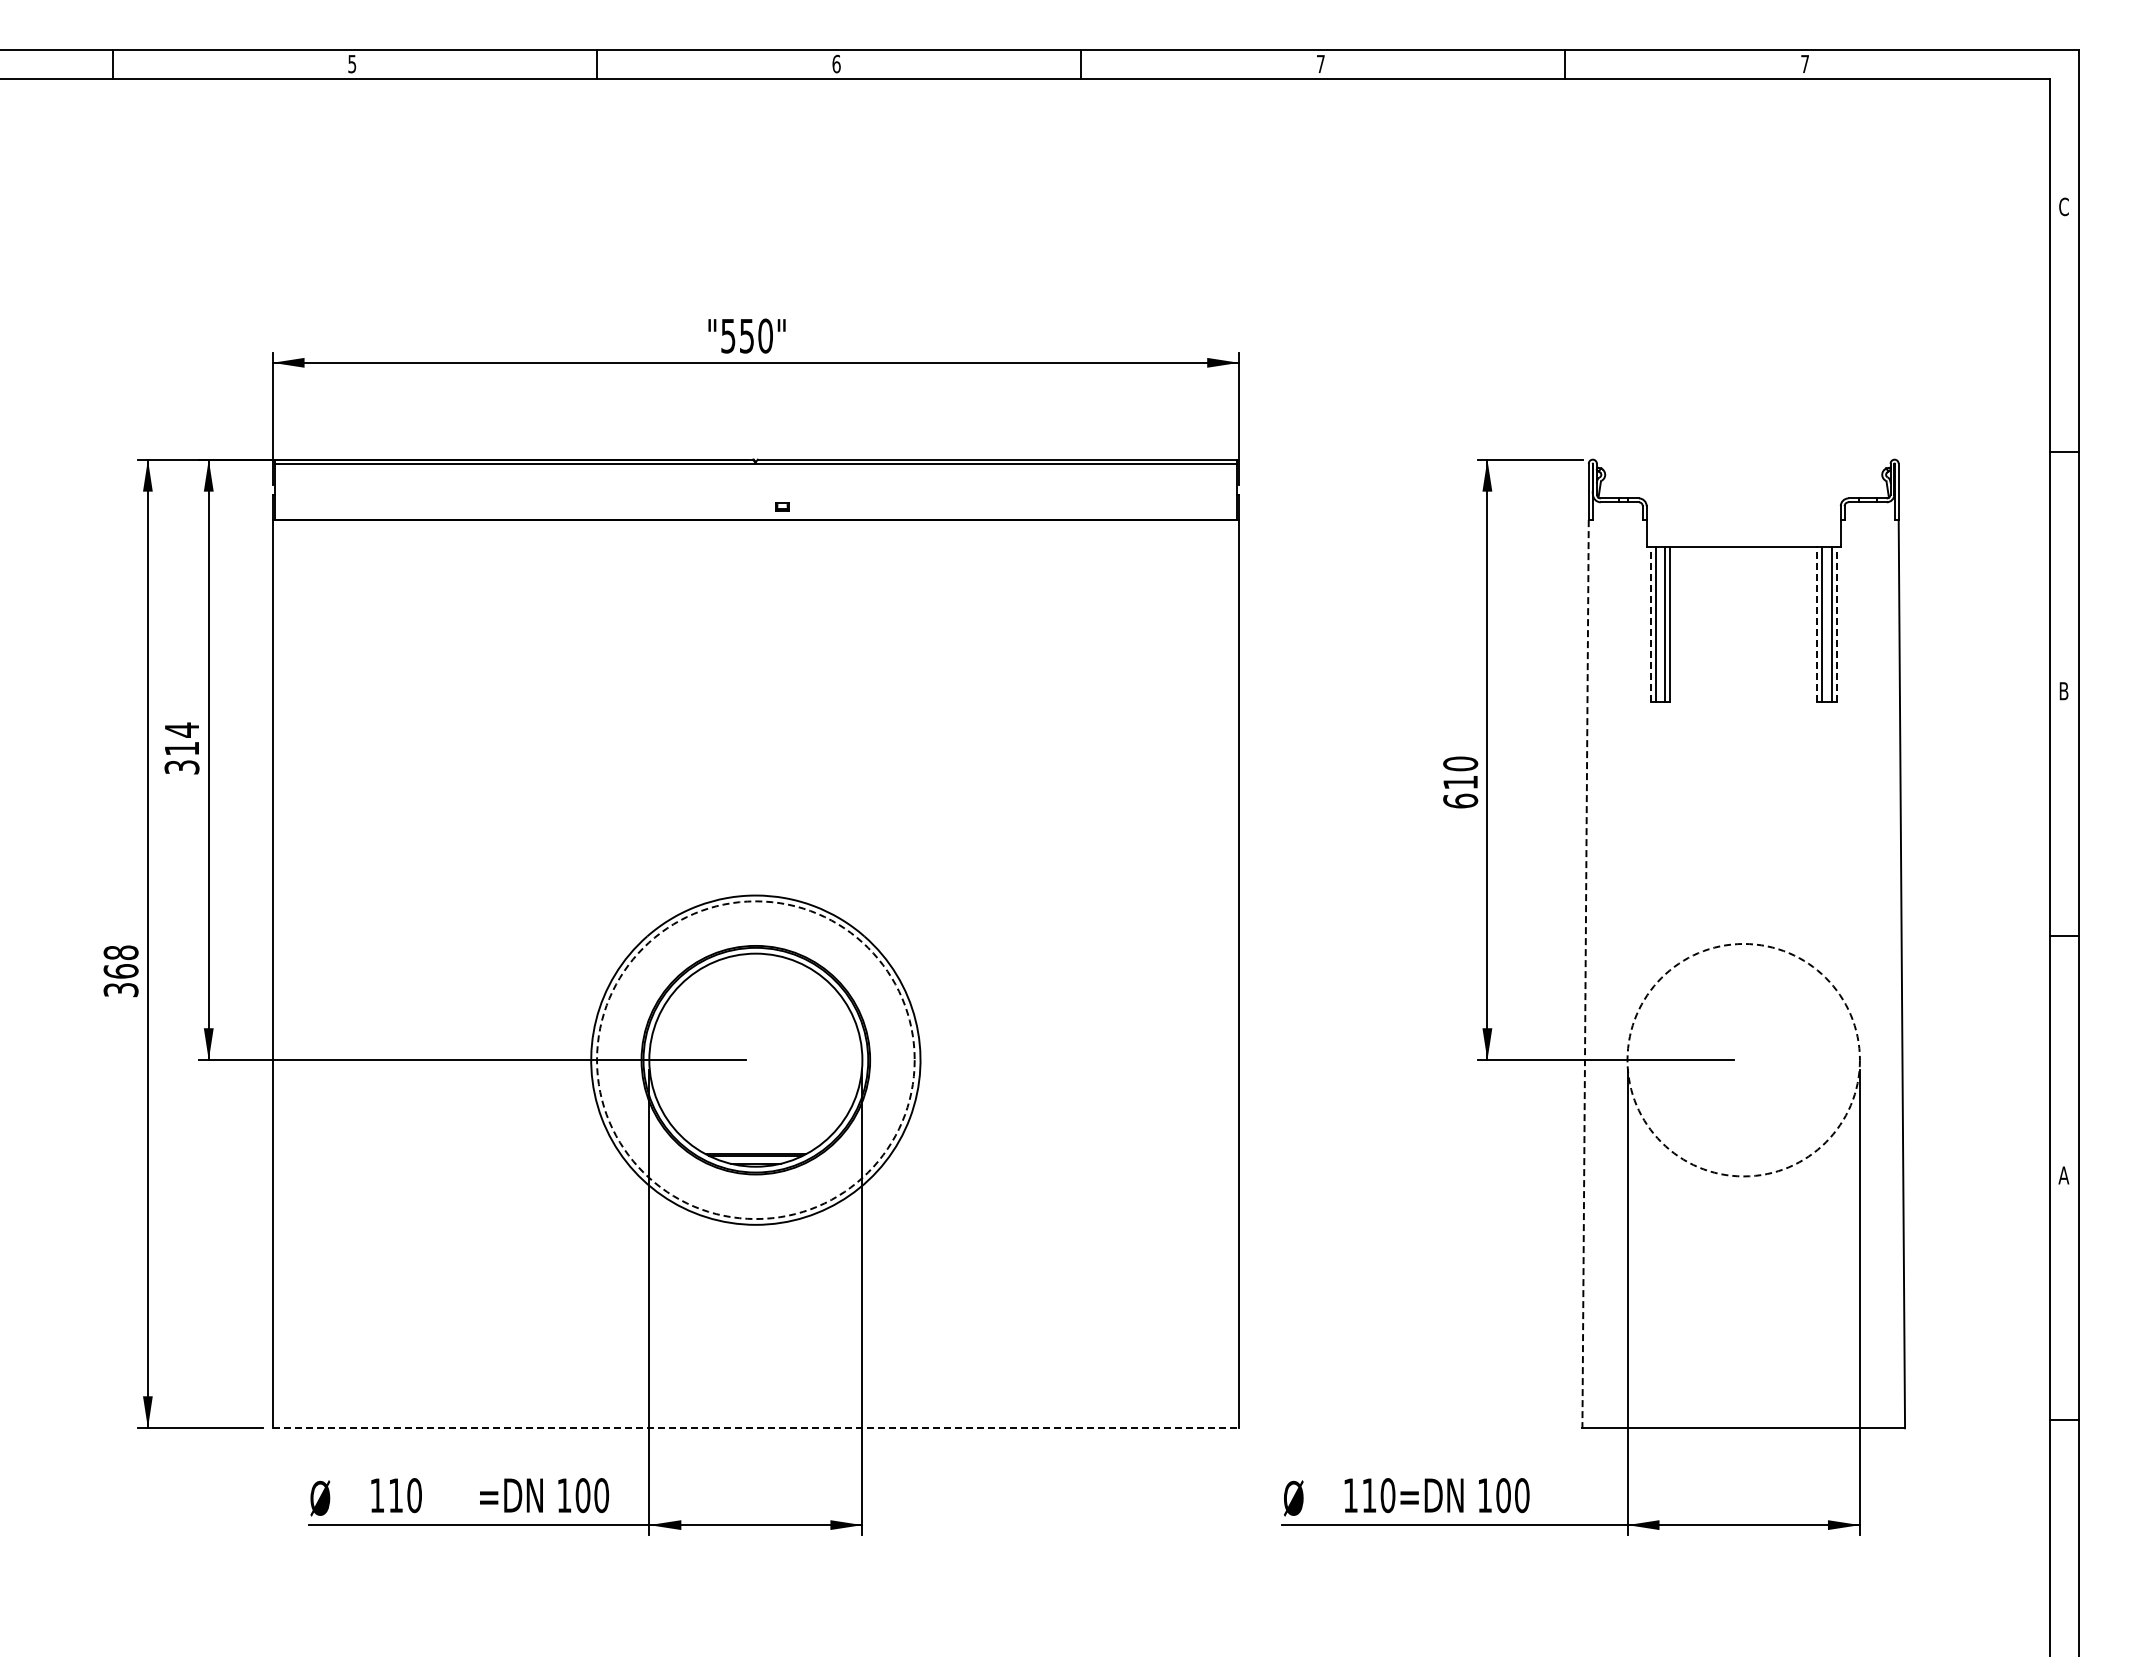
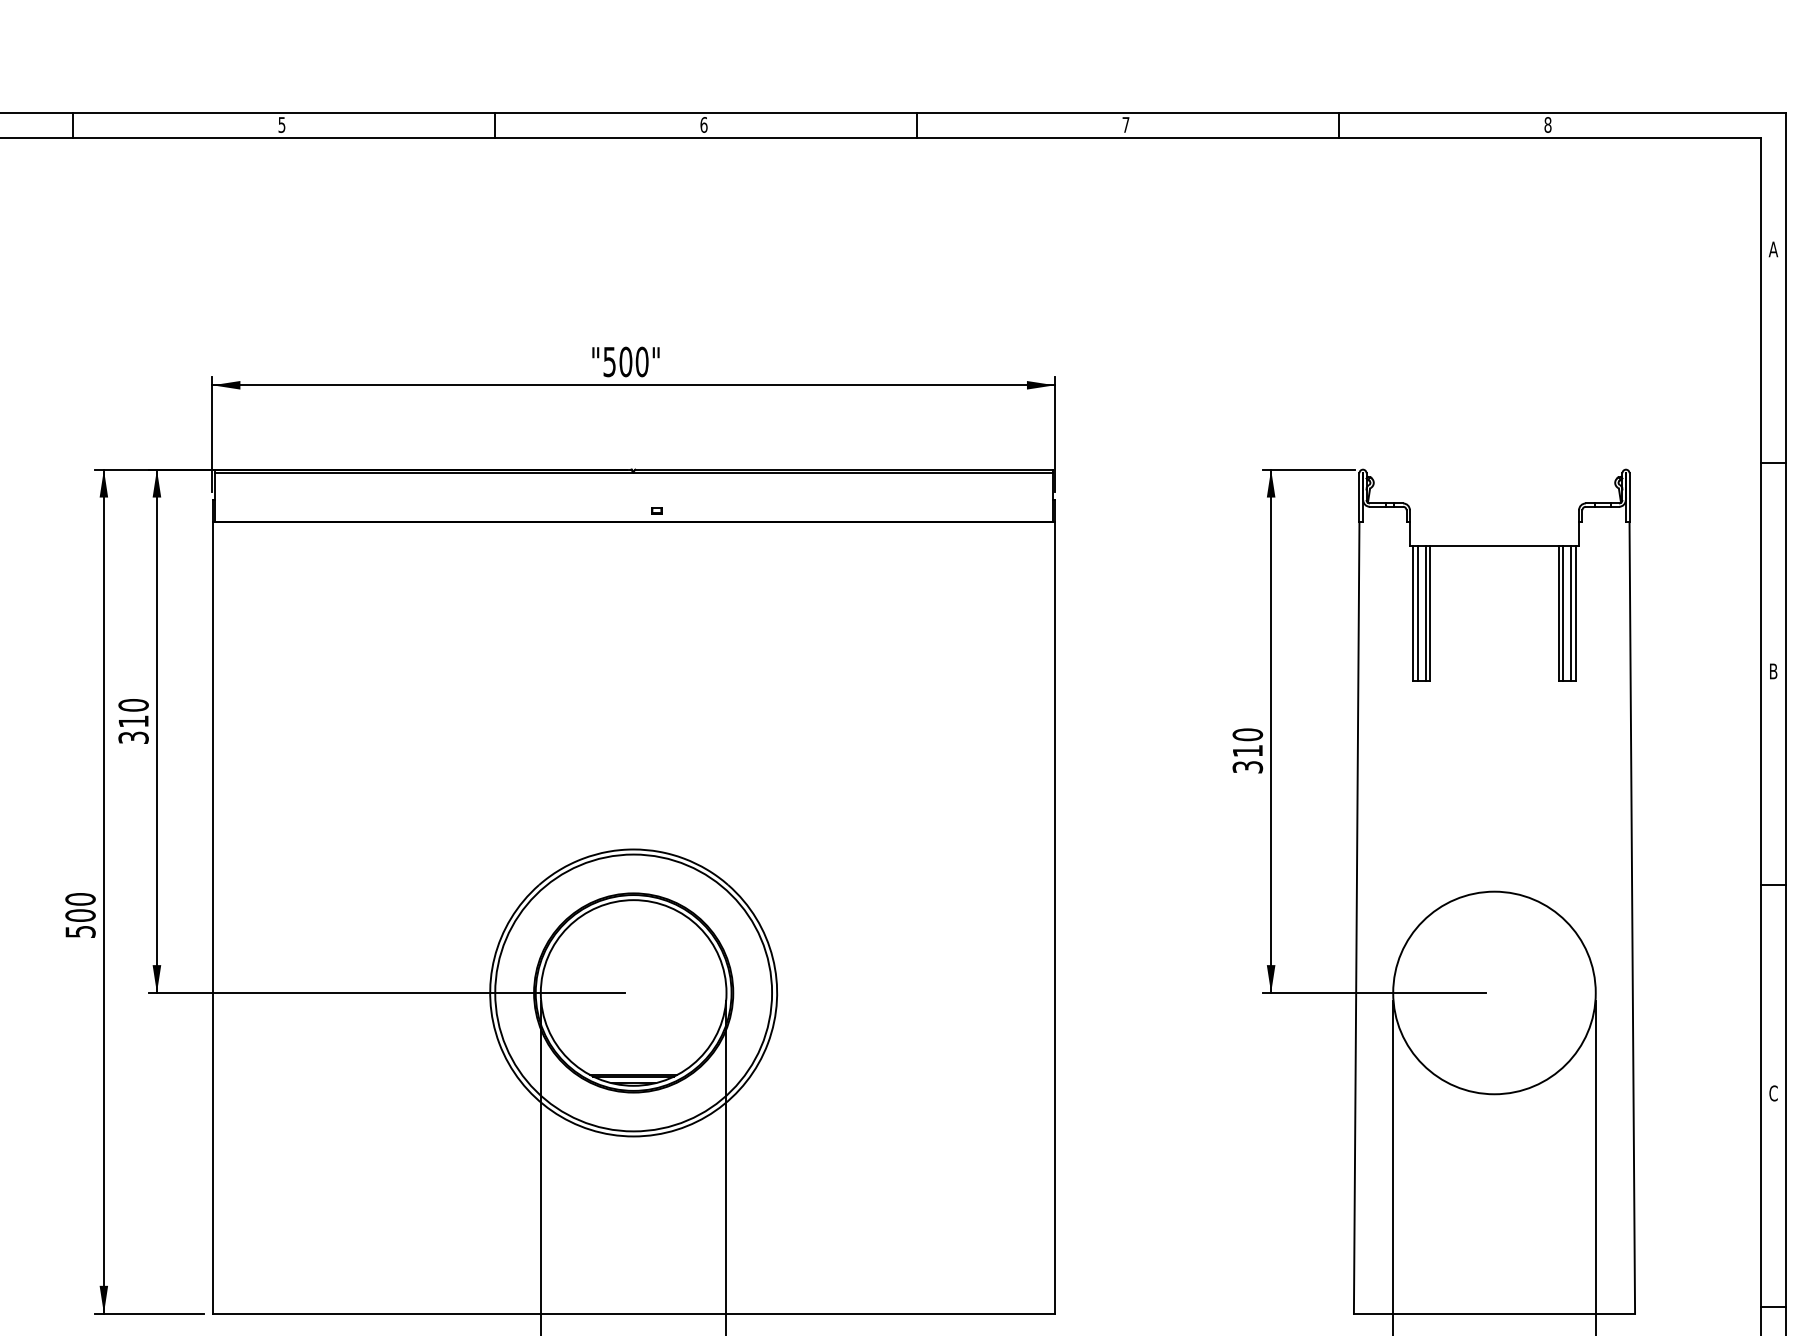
text: (1805, 63) -> (1548, 124), 7 -> 8
text: (2063, 206) -> (1773, 249), C -> A
text: (746, 335) -> (625, 361), "550" -> "500"
line: (1650, 623) -> (1413, 612), dashed -> solid
line: (1817, 623) -> (1558, 612), dashed -> solid
line: (1836, 623) -> (1575, 612), dashed -> solid
text: (181, 729) -> (133, 704), 314 -> 310
text: (1460, 800) -> (1247, 766), 610 -> 310
text: (120, 970) -> (80, 914), 368 -> 500
line: (1585, 974) -> (1356, 918), dashed -> solid
circle: (1743, 1059) -> (1494, 992), dashed -> solid
circle: (755, 1060) -> (633, 993), dashed -> solid
text: (2063, 1175) -> (1773, 1093), A -> C
line: (756, 1428) -> (634, 1313), dashed -> solid

